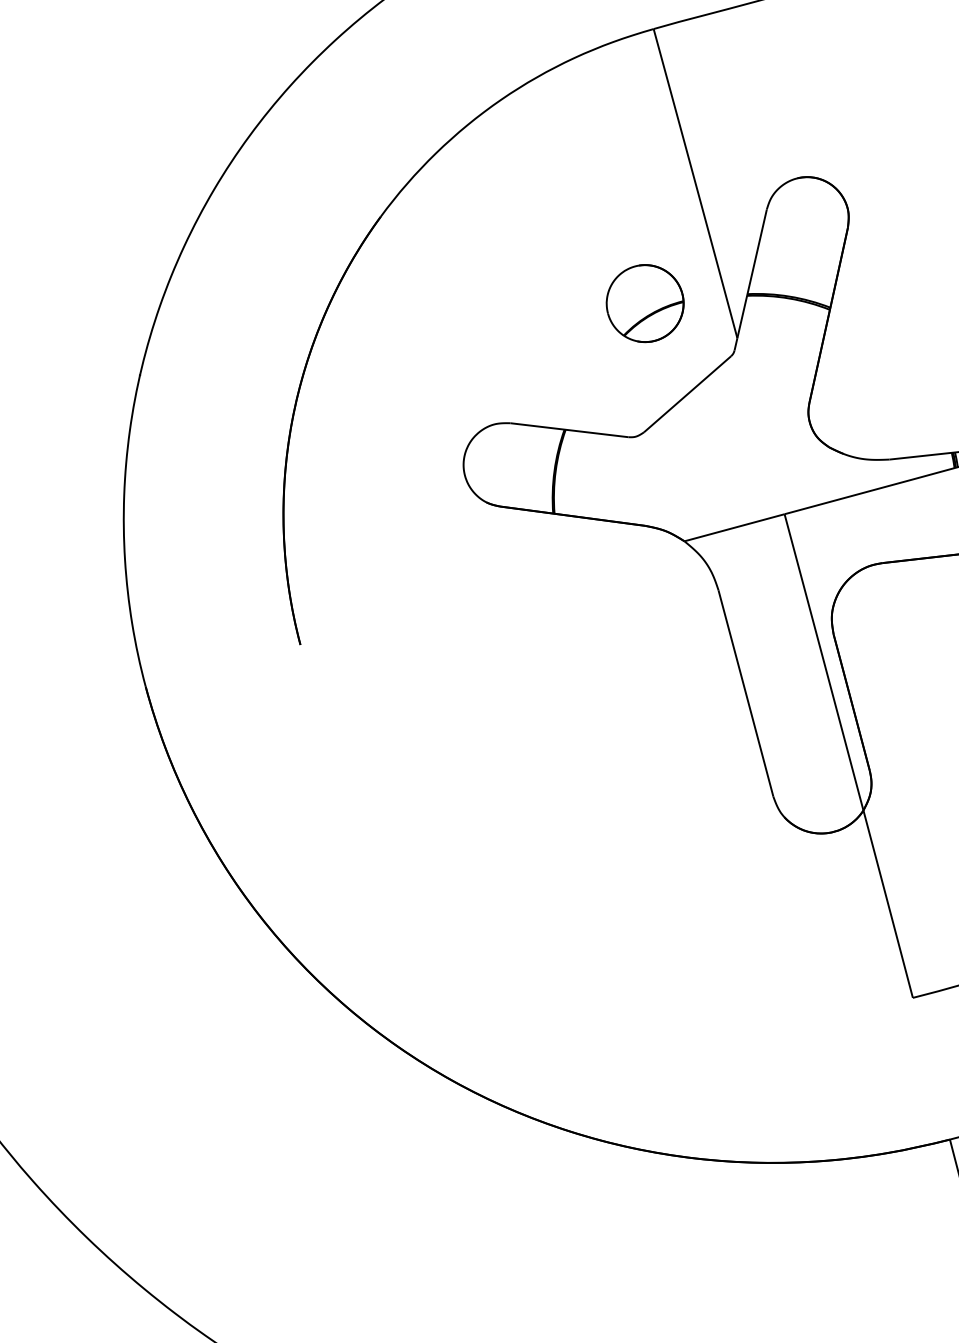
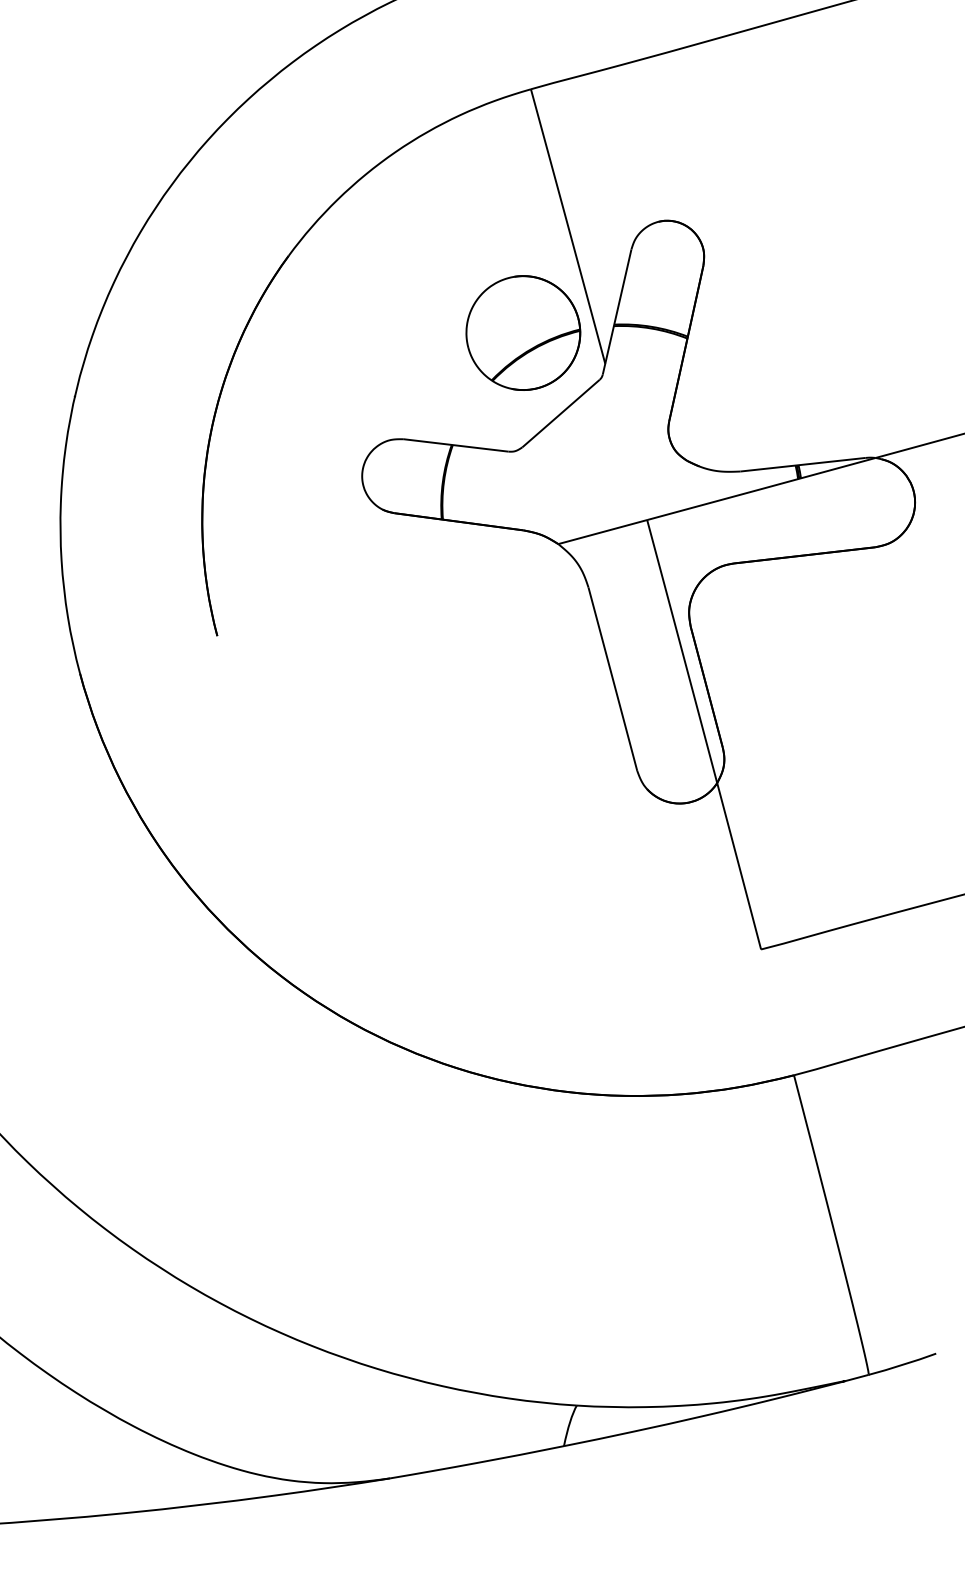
part: (645, 302) -> (523, 332), size x1.67

